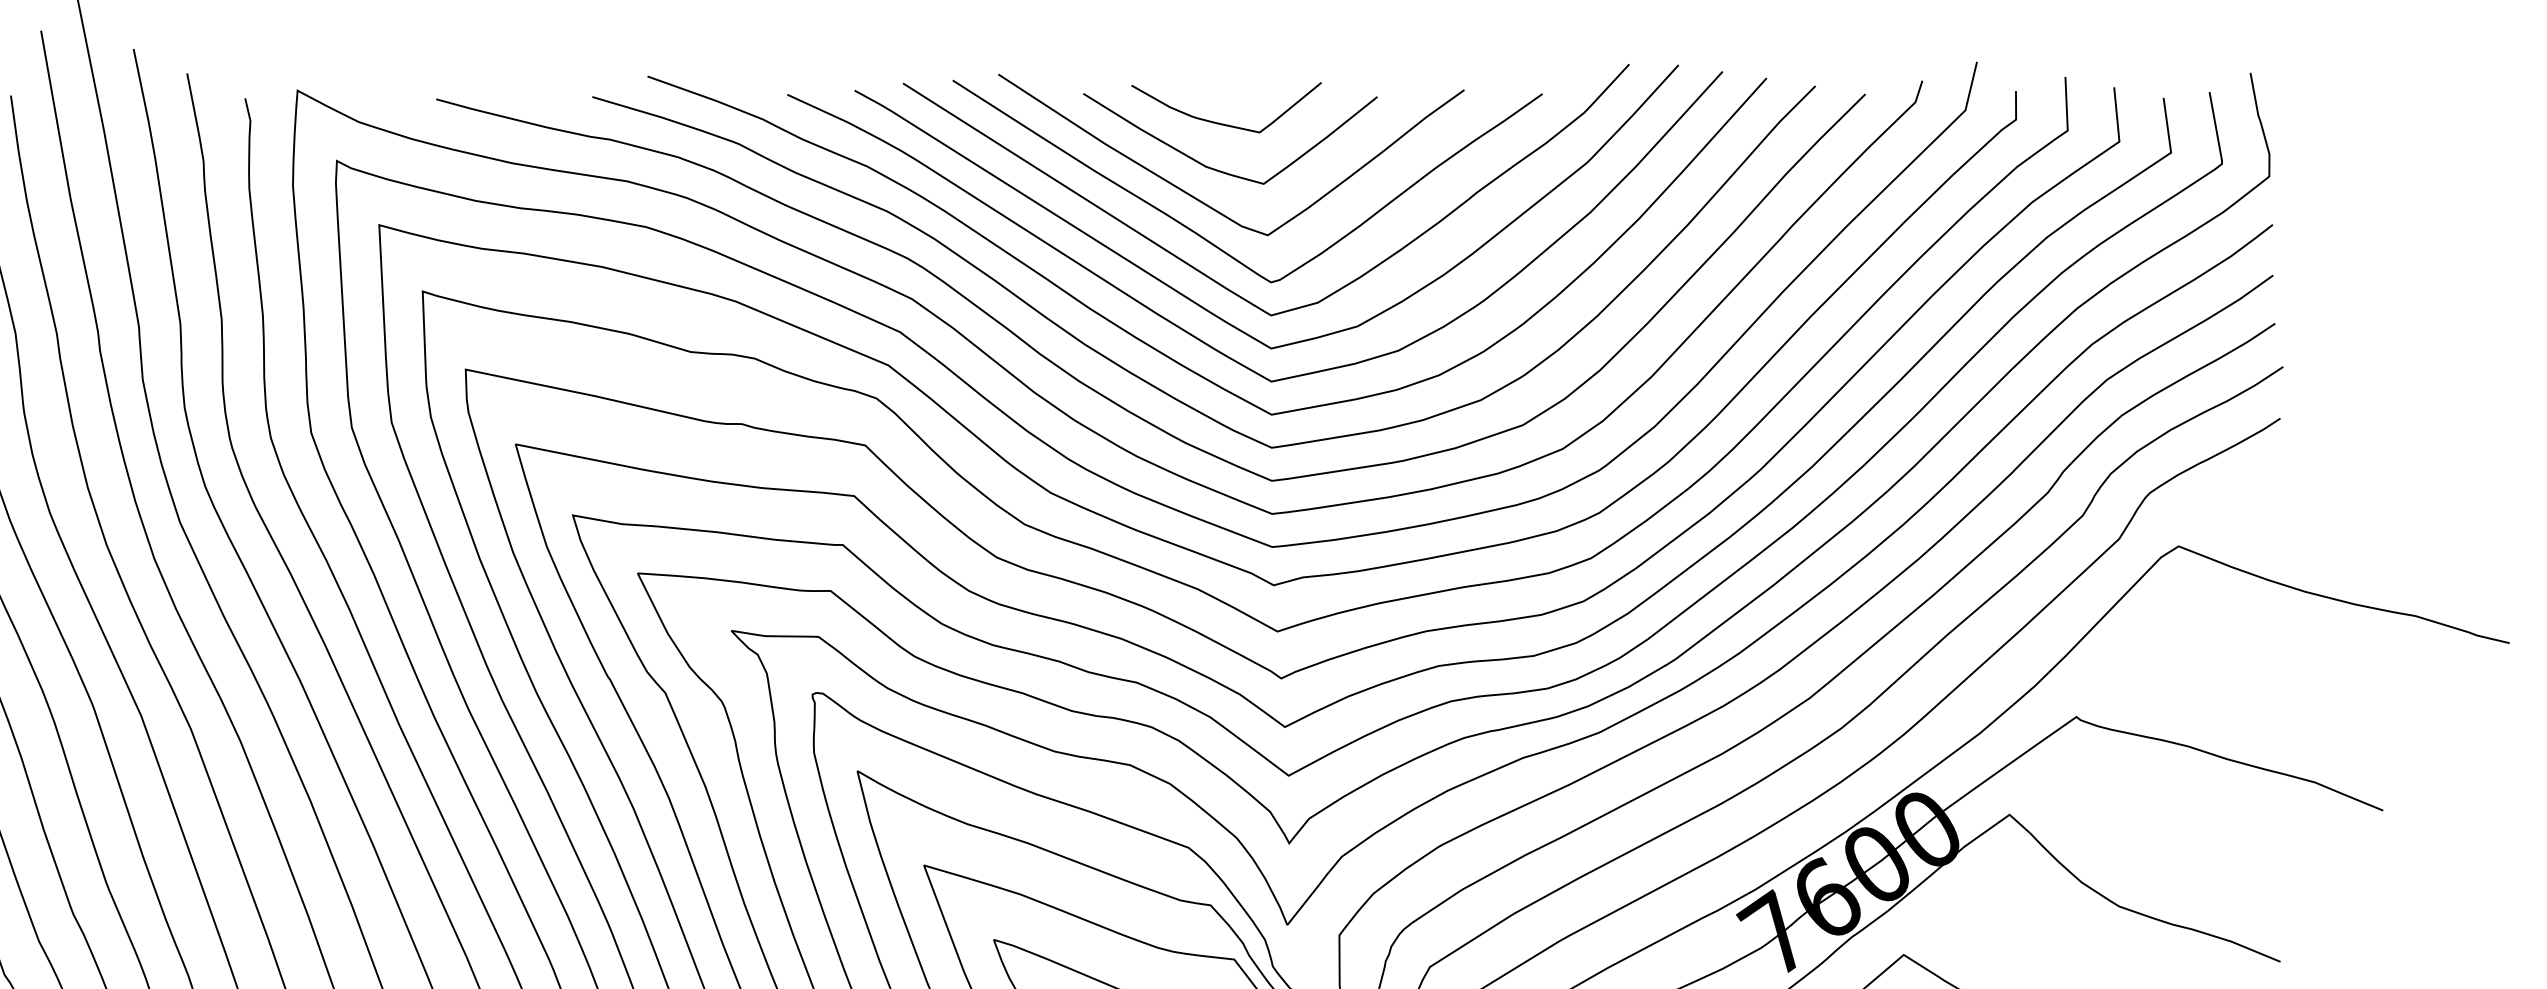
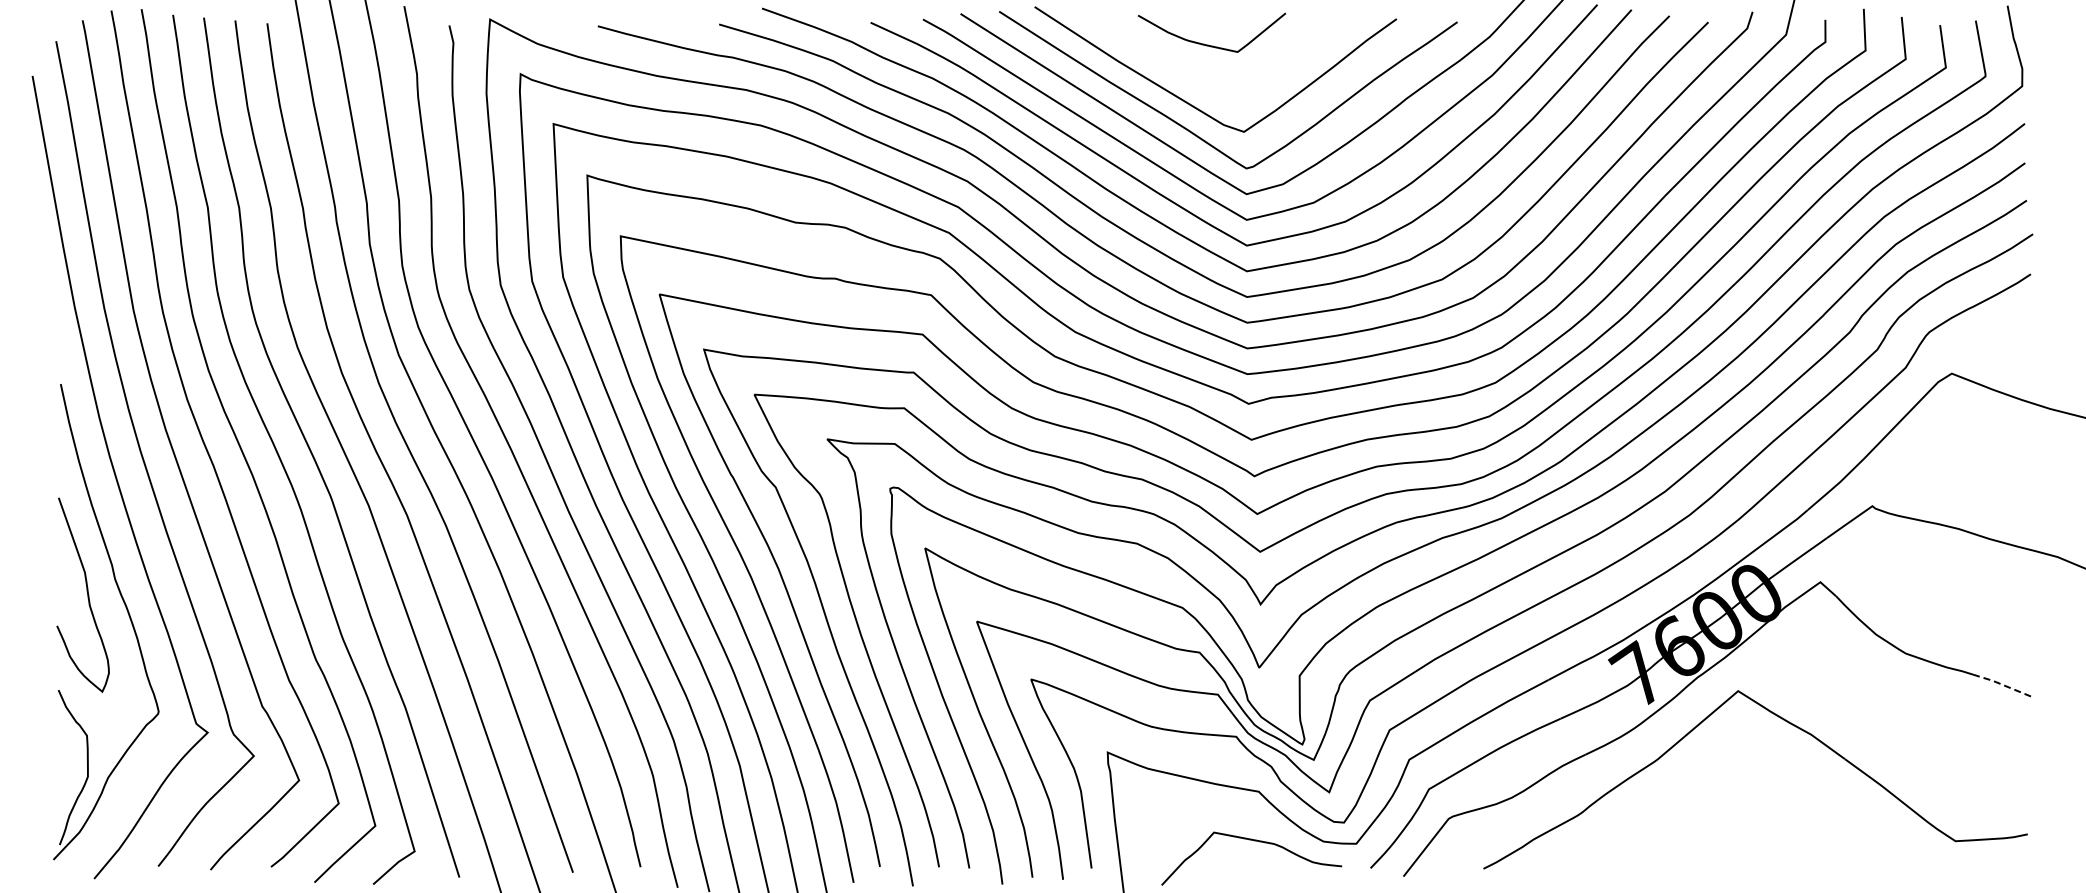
curve: (1218, 169) -> (1205, 80), removed
line: (2242, 946) -> (2001, 684), solid -> dashed

